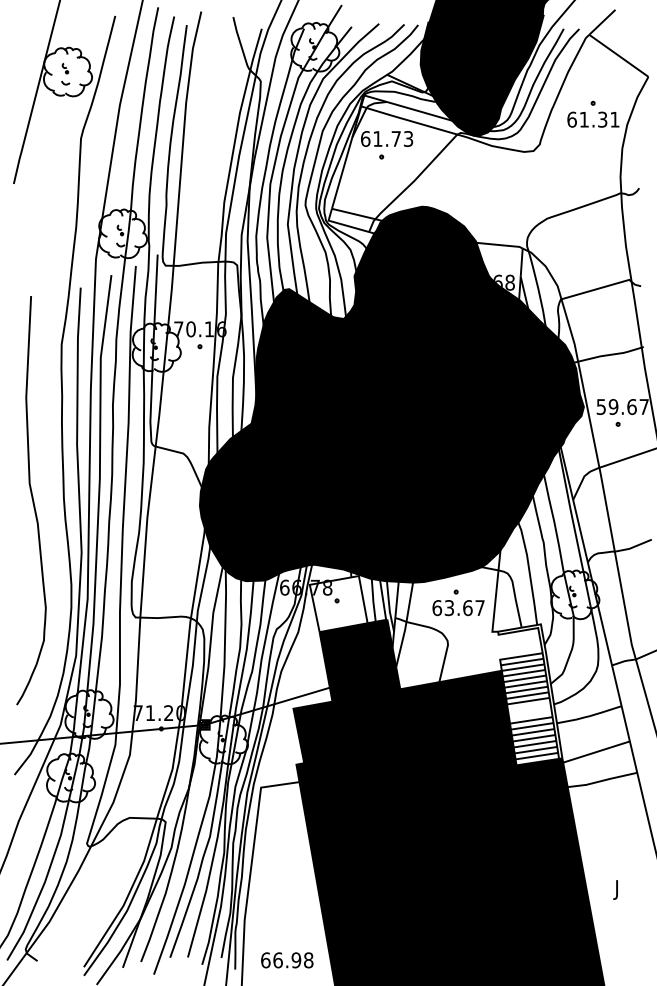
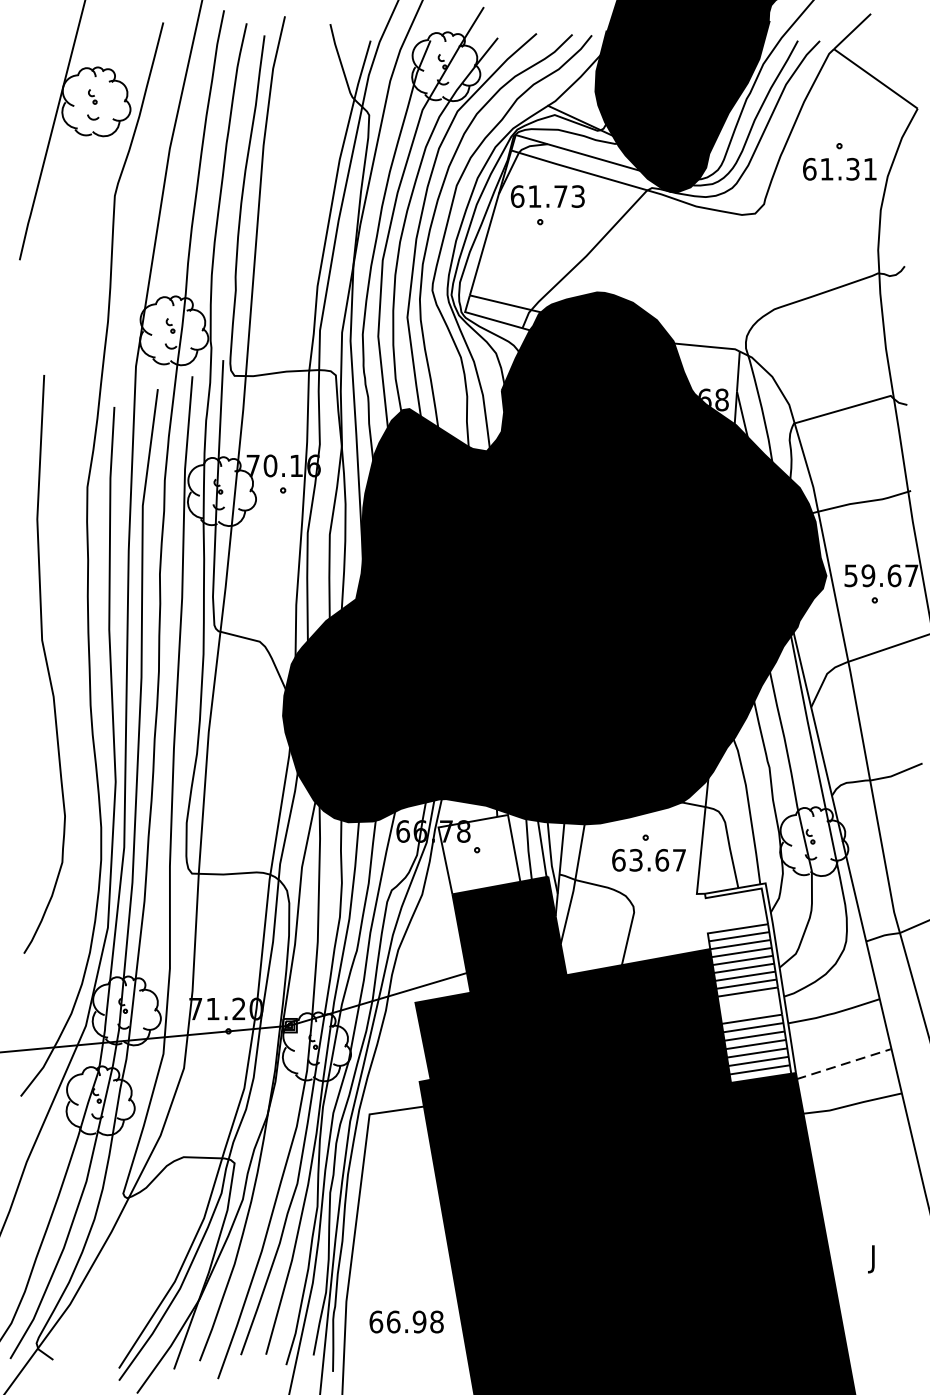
curve: (32, 500) -> (46, 664), moved
line: (596, 751) -> (844, 1063), solid -> dashed
text: (287, 960) -> (406, 1322), moved

